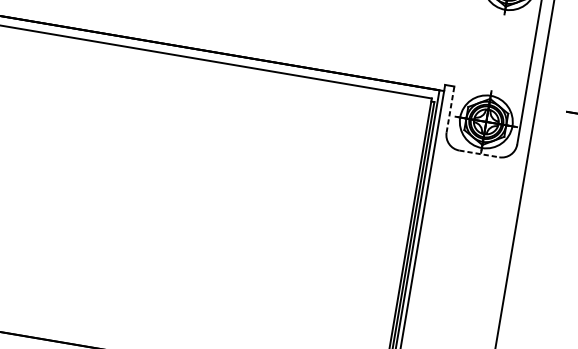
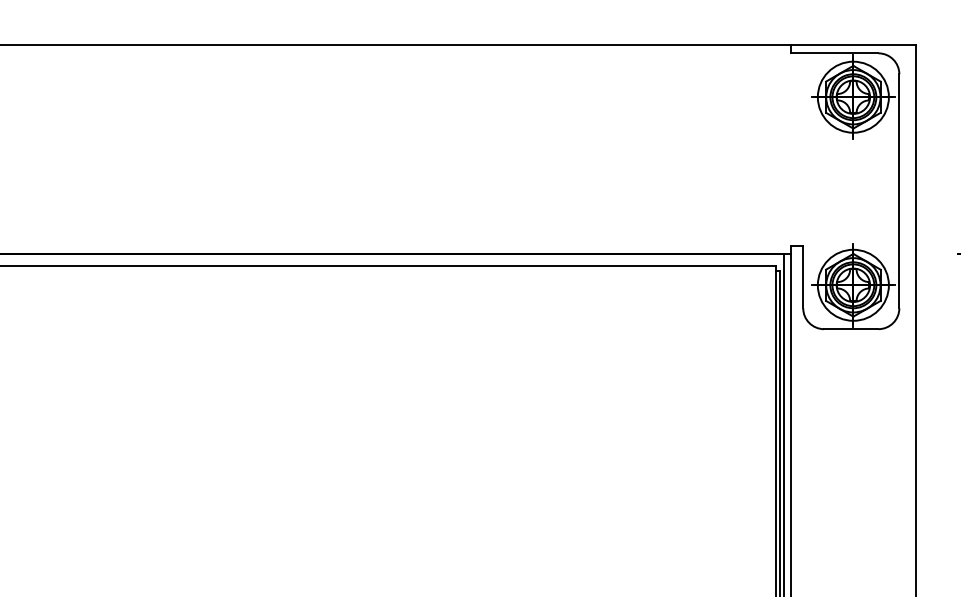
line: (450, 109) -> (803, 276), dashed -> solid
line: (479, 154) -> (851, 329), dashed -> solid

